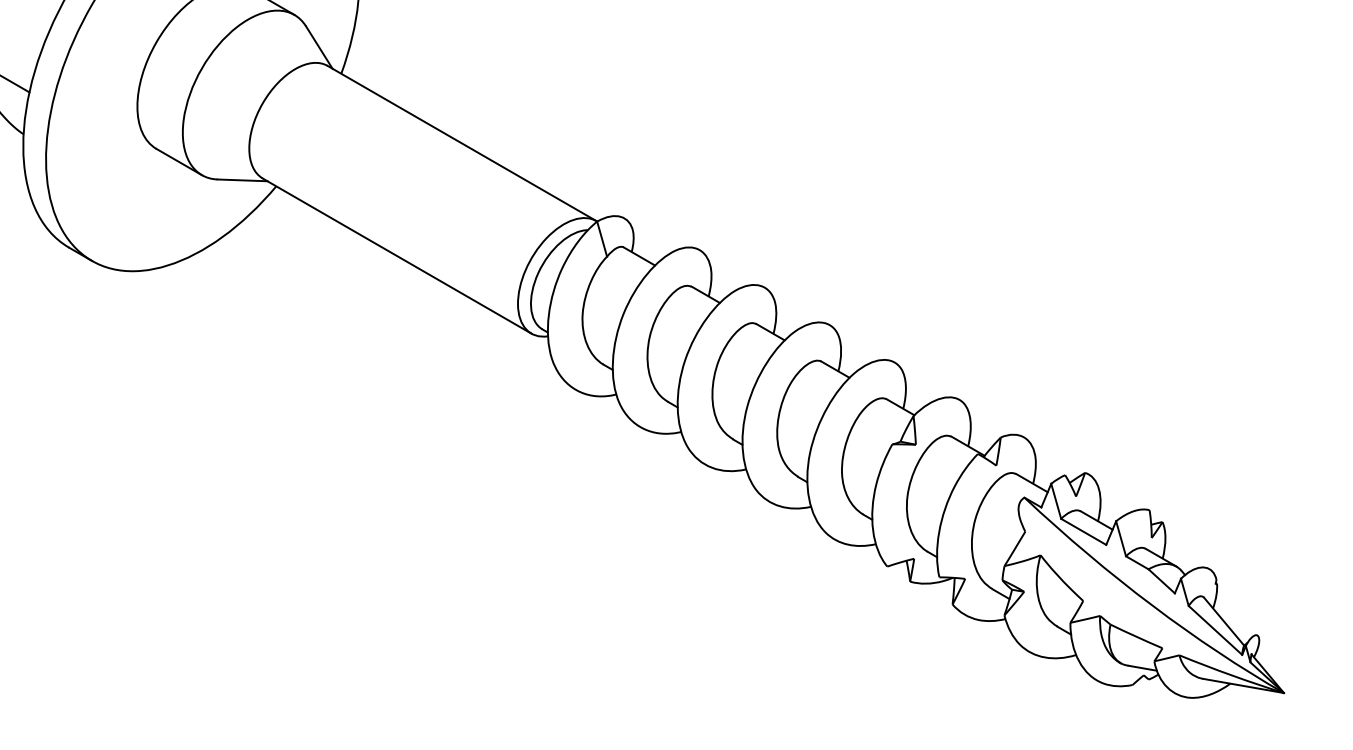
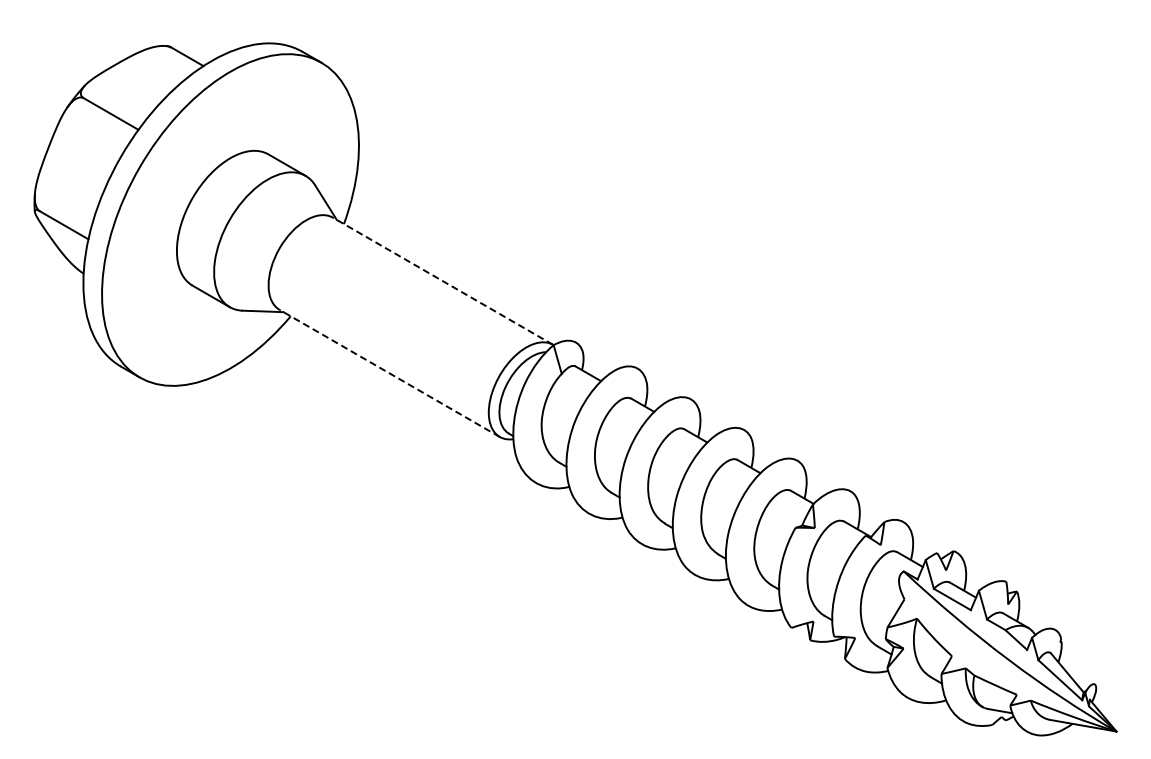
line: (461, 142) -> (442, 280), solid -> dashed
line: (396, 256) -> (389, 373), solid -> dashed

